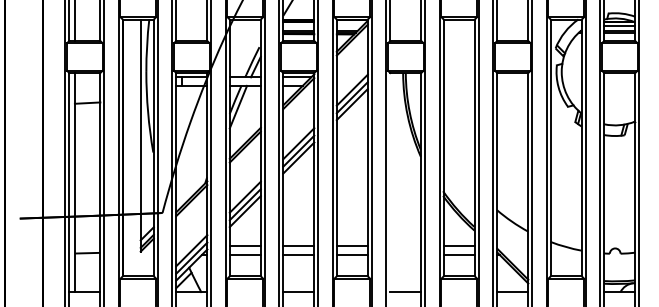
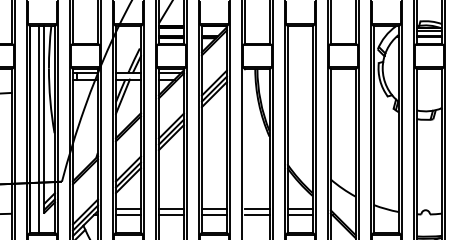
line: (134, 147) -> (39, 129), added
line: (405, 246) -> (257, 208), added
line: (405, 254) -> (257, 215), added

